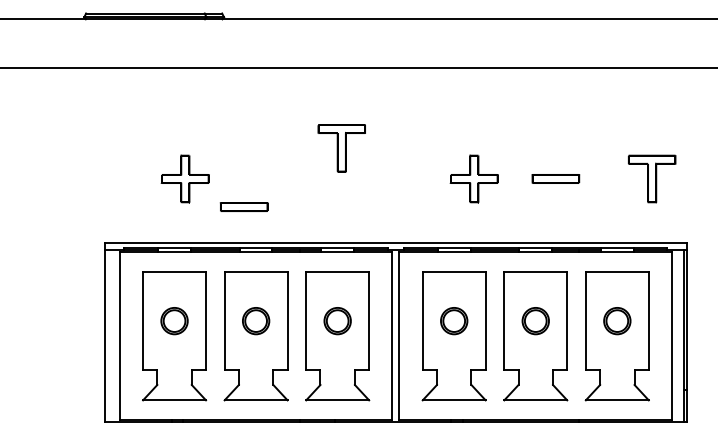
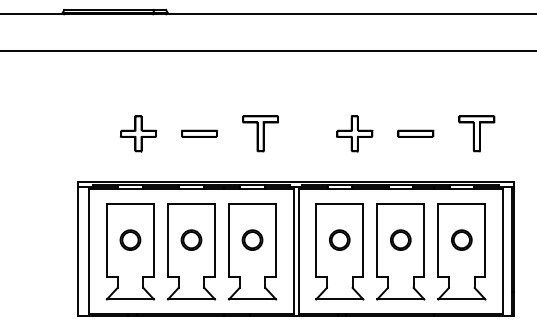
part: (341, 147) -> (260, 133), moved
part: (651, 178) -> (476, 133), moved
part: (244, 206) -> (199, 133), moved

